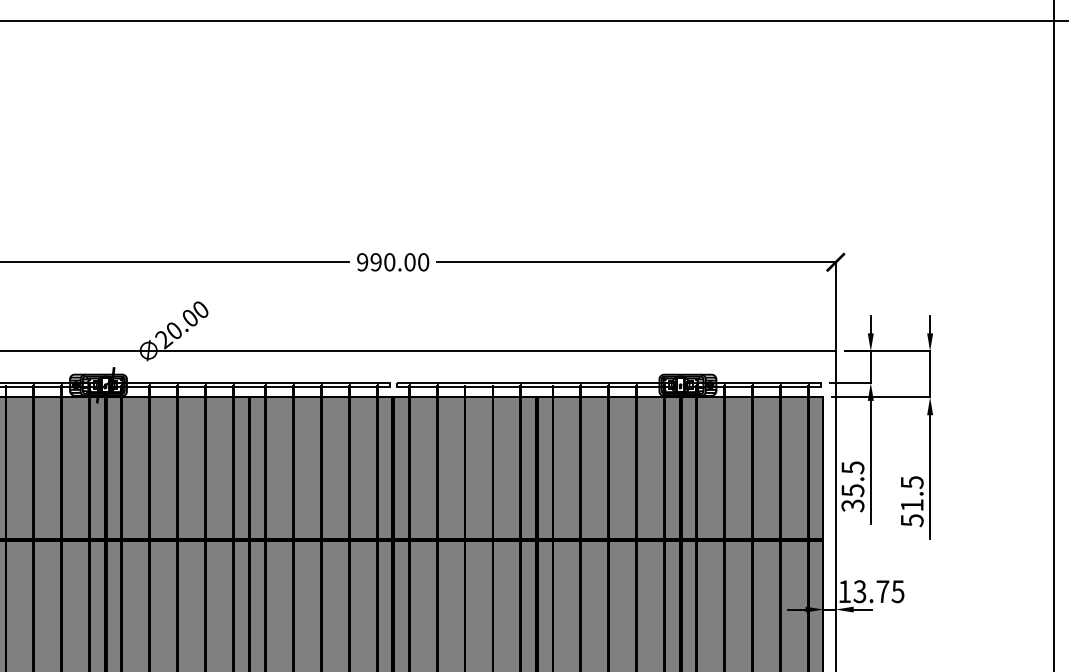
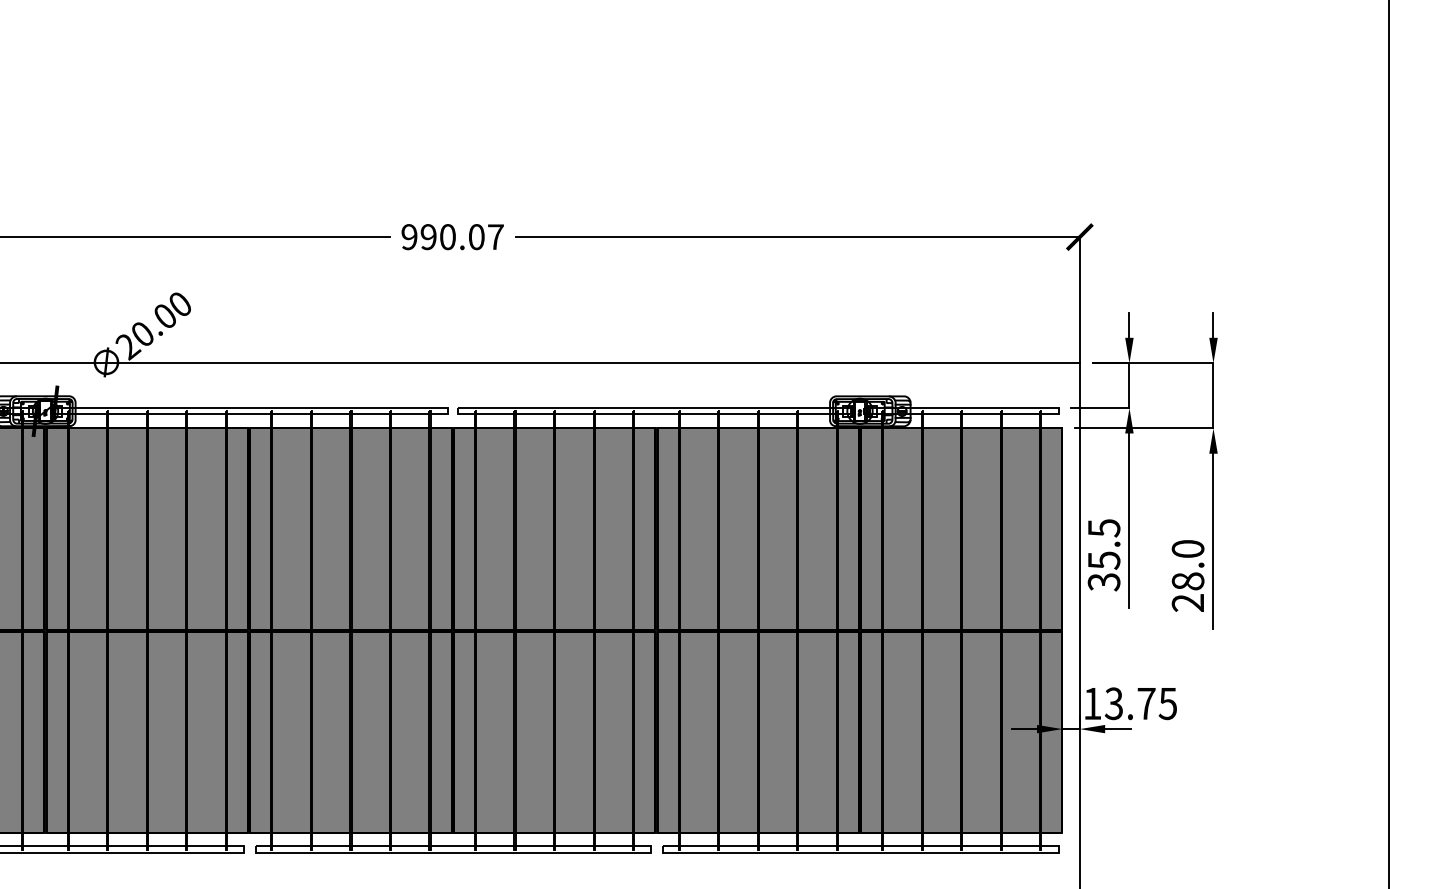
text: (423, 262) -> (495, 237), 990.00 -> 990.07
text: (911, 501) -> (1187, 575), 51.5 -> 28.0

